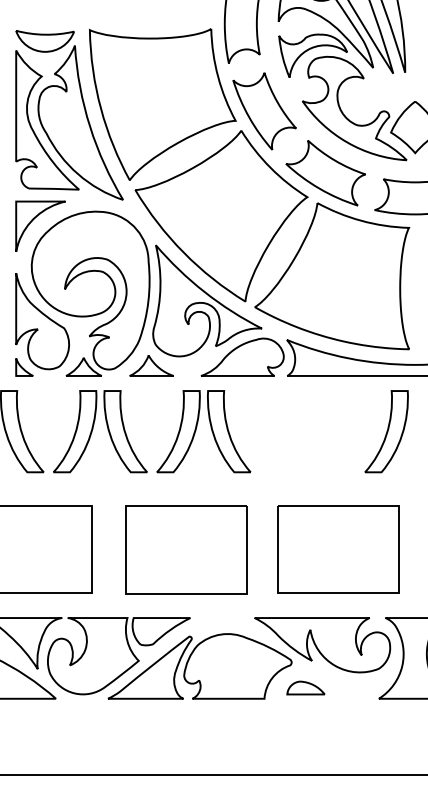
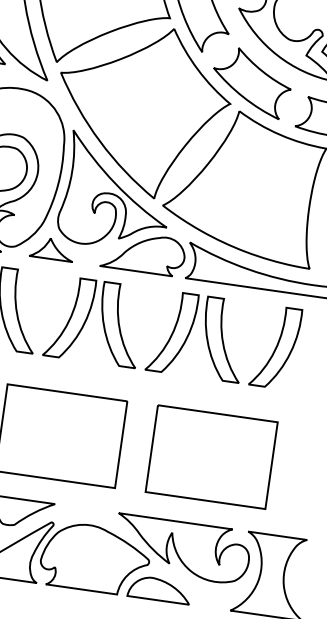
part: (300, 429) -> (190, 332), added
part: (305, 687) -> (159, 589), size x1.67

